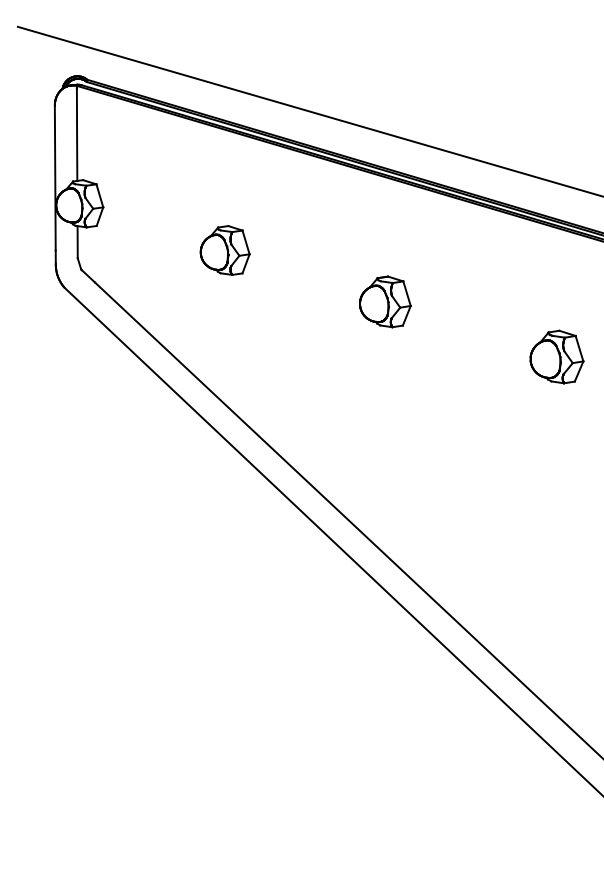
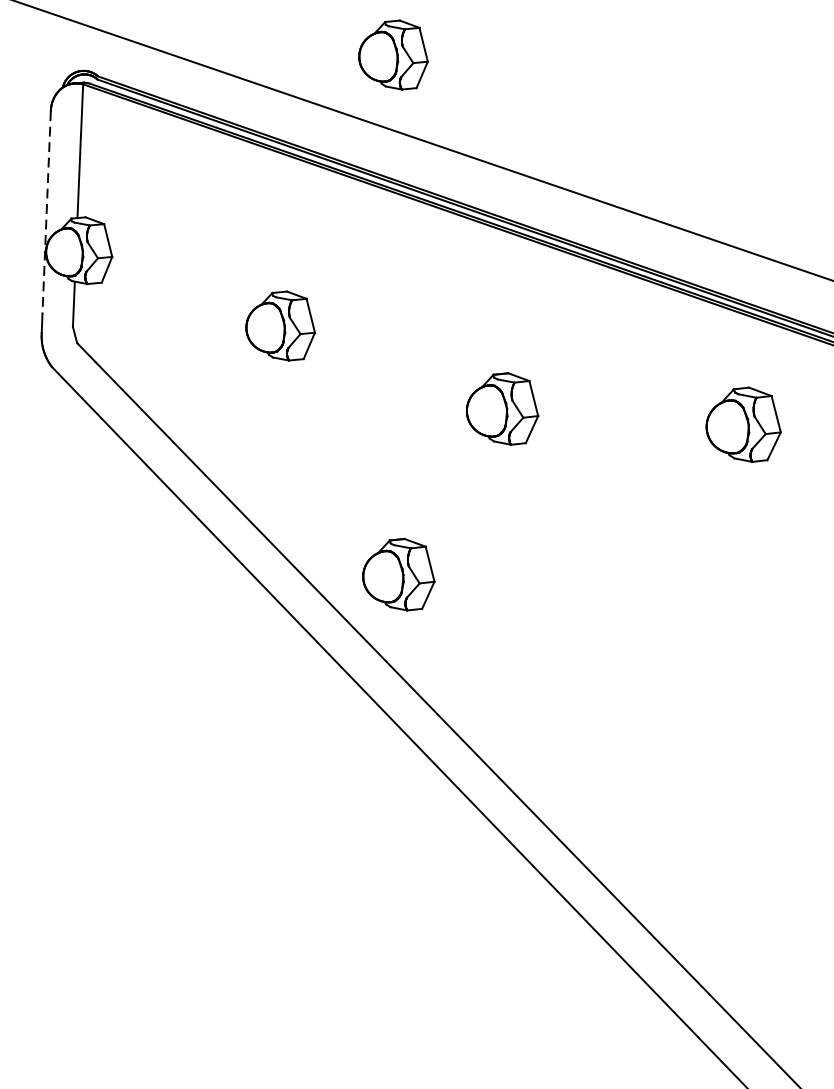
part: (295, 54) -> (392, 54), added
line: (55, 178) -> (46, 213), solid -> dashed
part: (556, 356) -> (743, 423), moved
part: (317, 422) -> (399, 573), added

